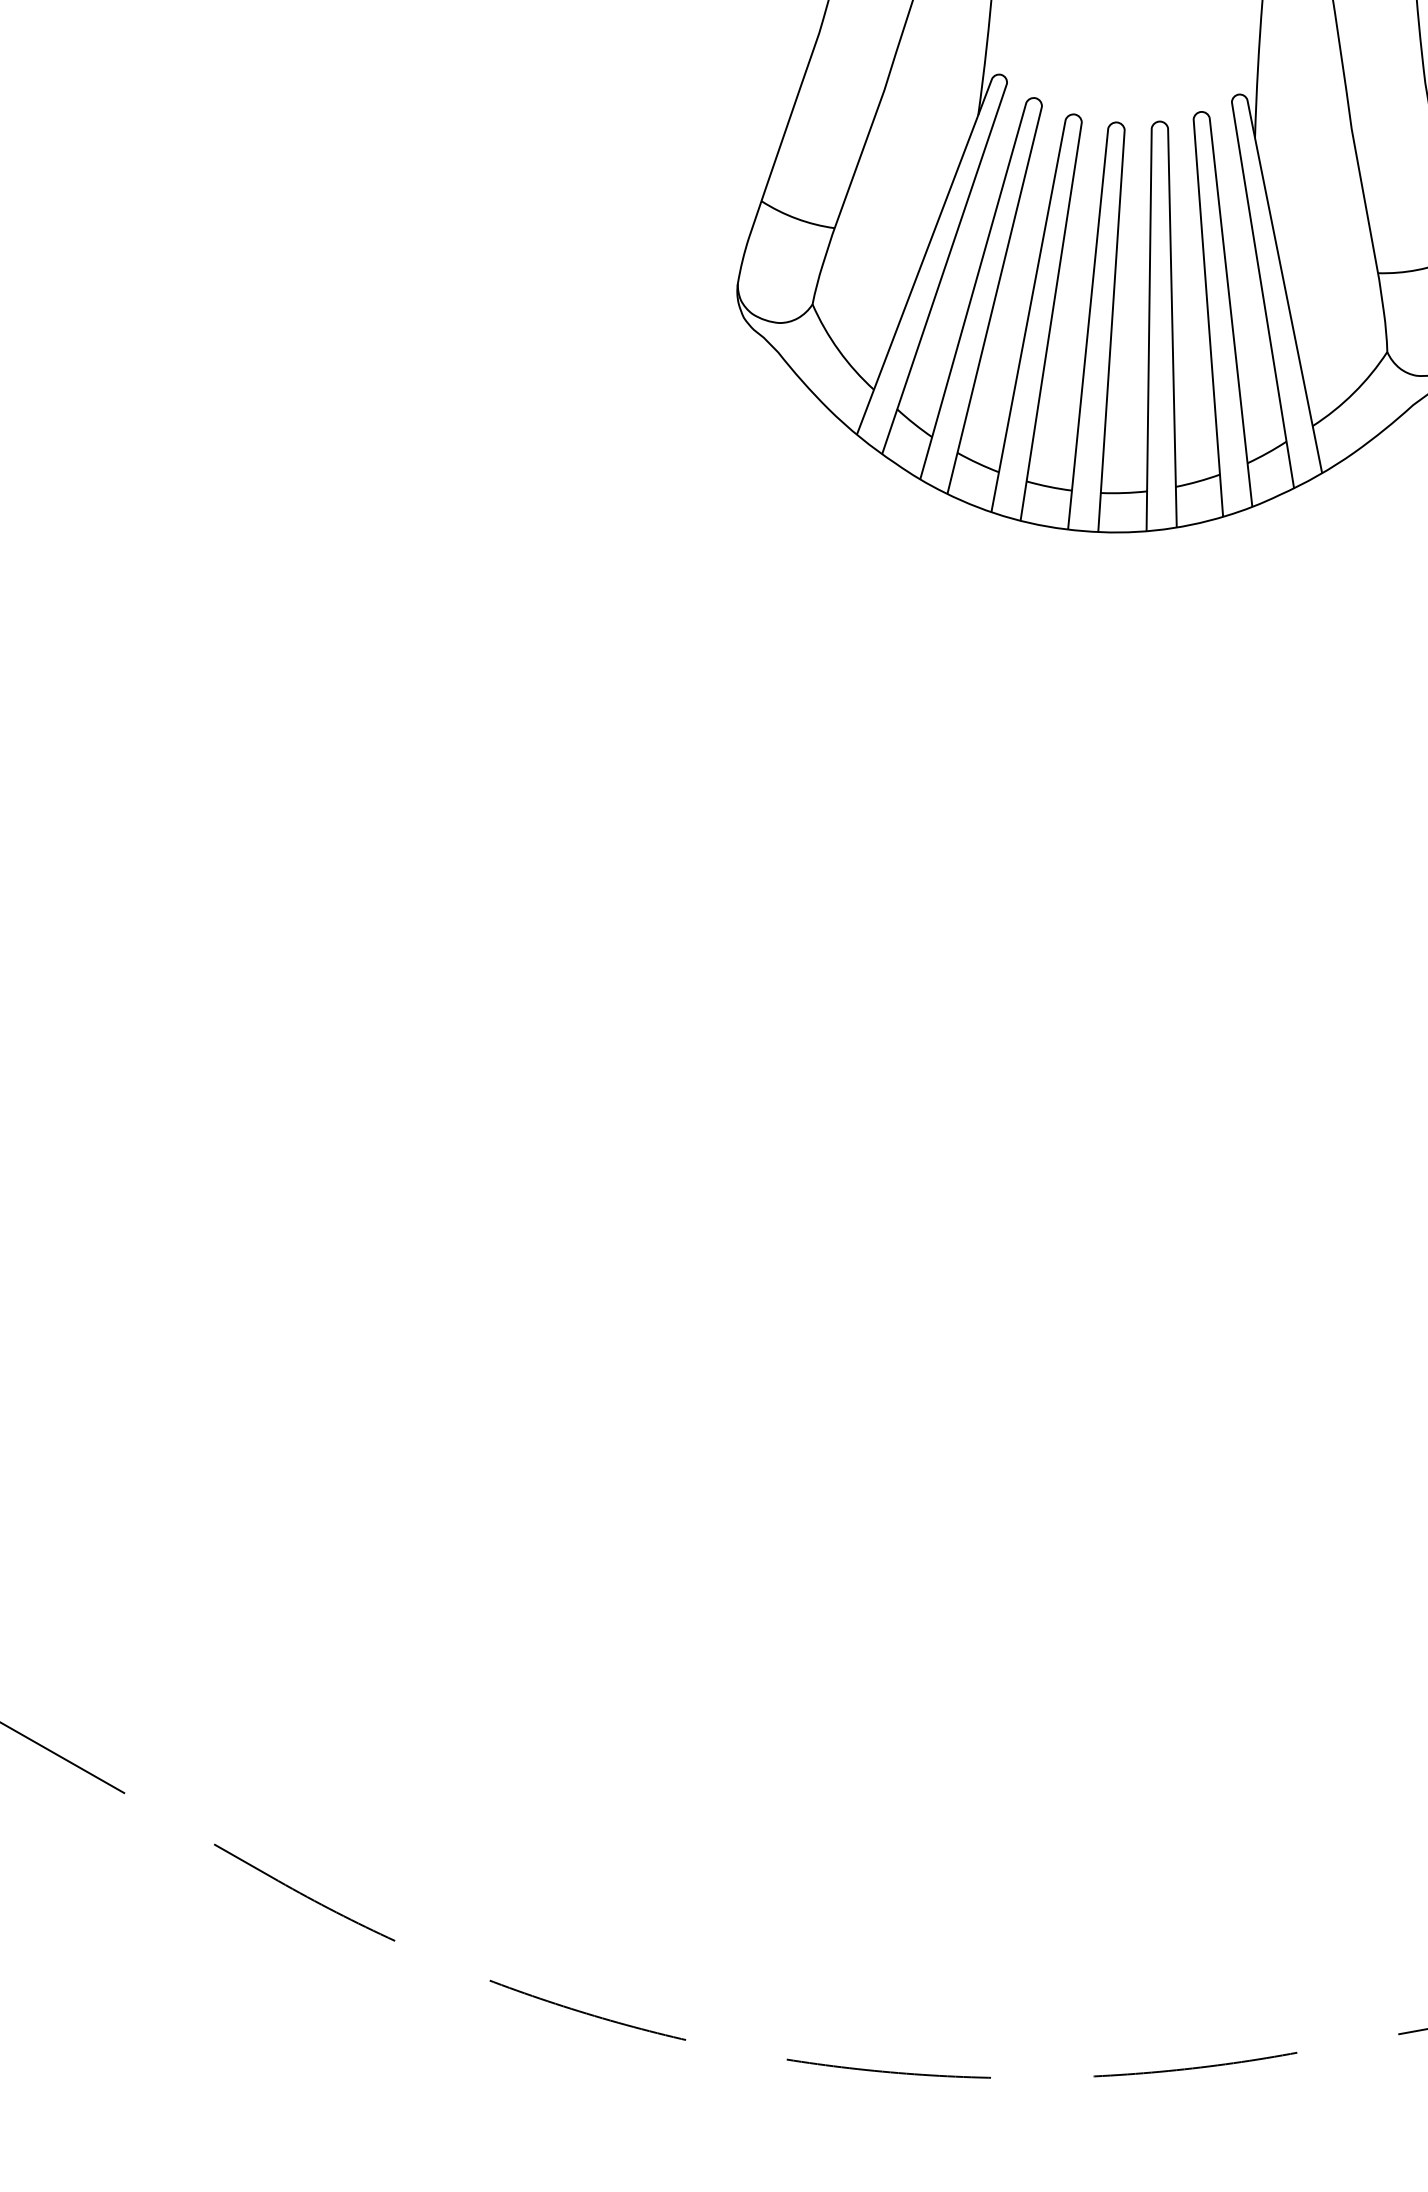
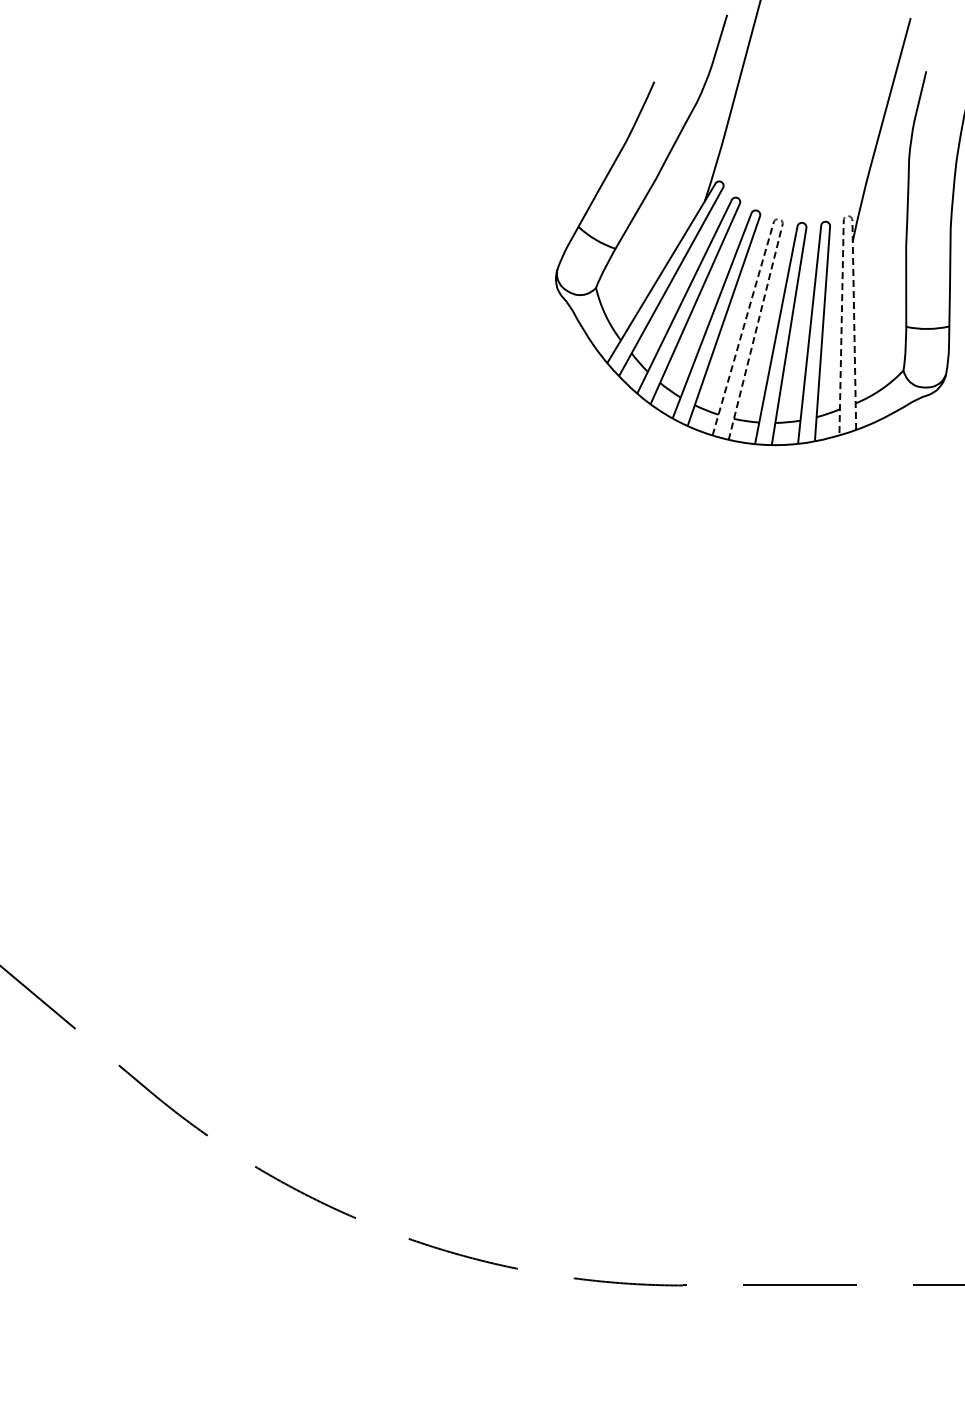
line: (1235, 95) -> (846, 216), solid -> dashed
line: (1117, 122) -> (779, 219), solid -> dashed

